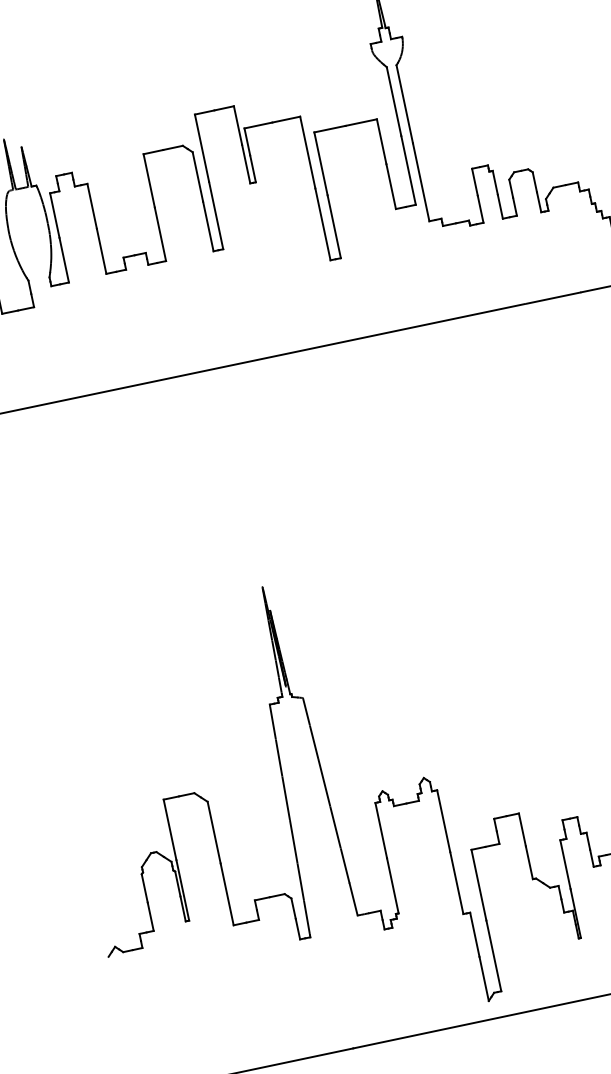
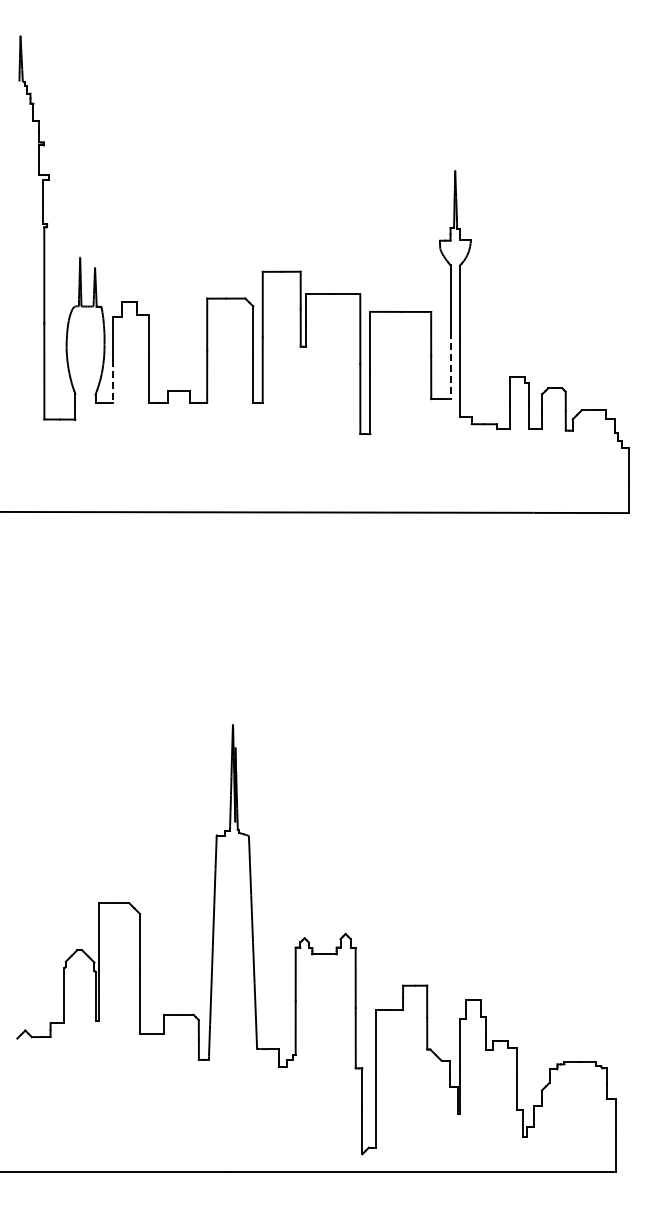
line: (408, 171) -> (450, 366), solid -> dashed
line: (64, 259) -> (112, 381), solid -> dashed

